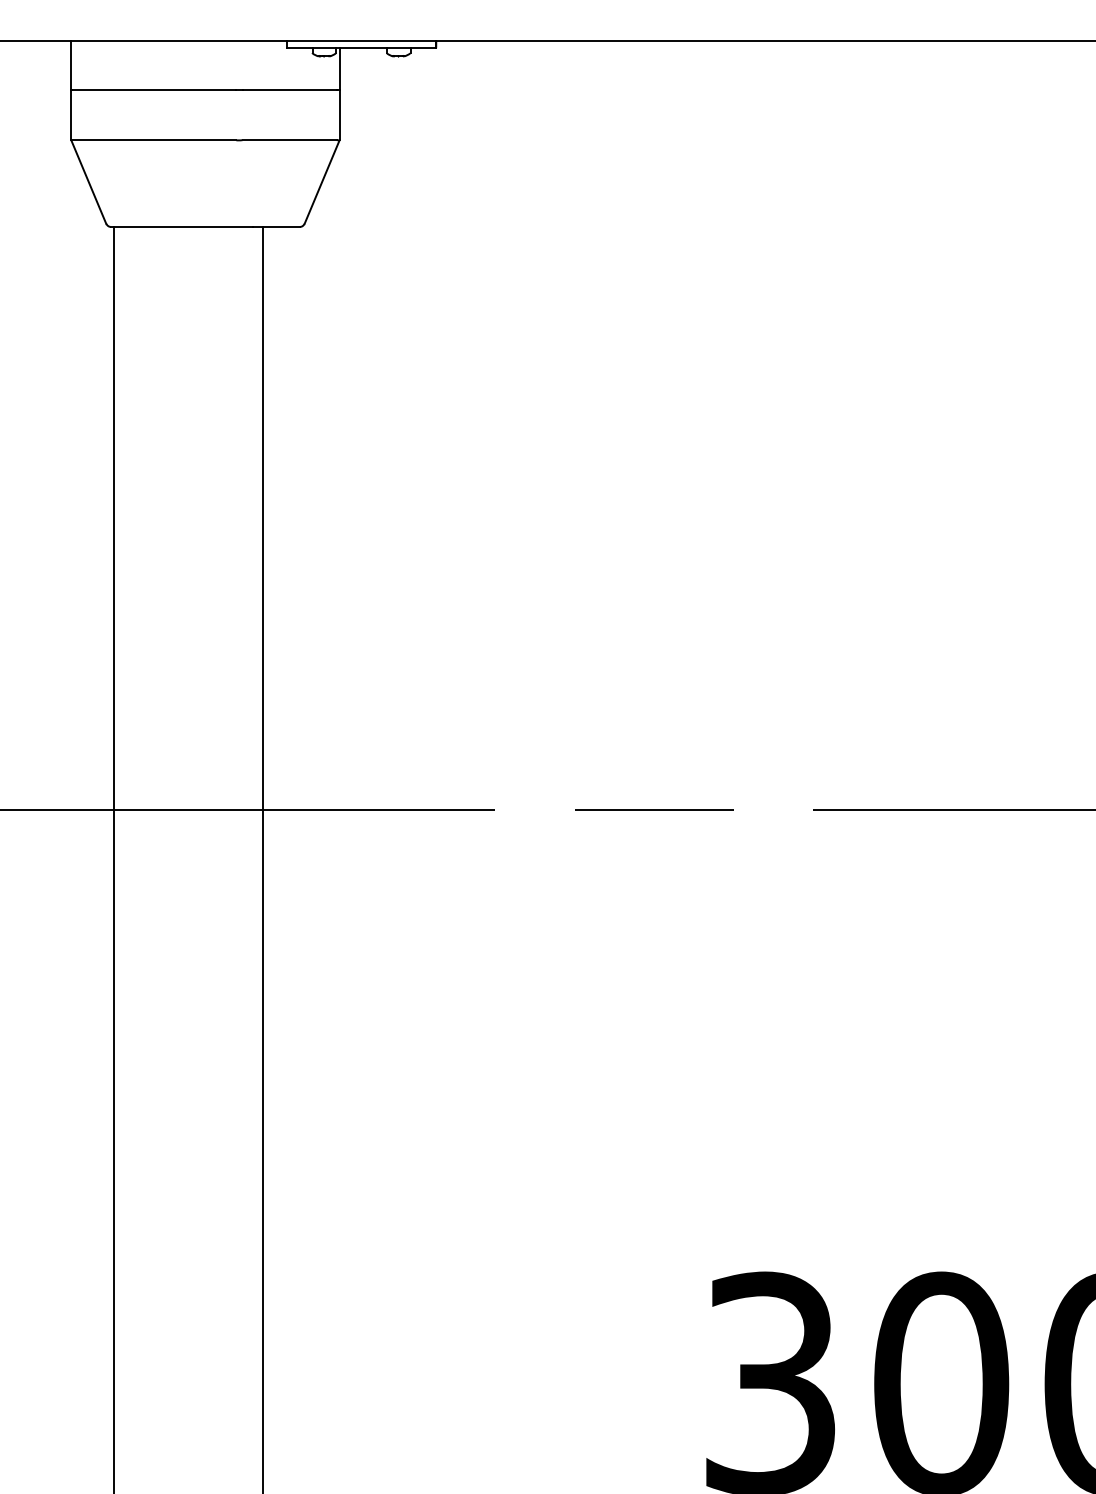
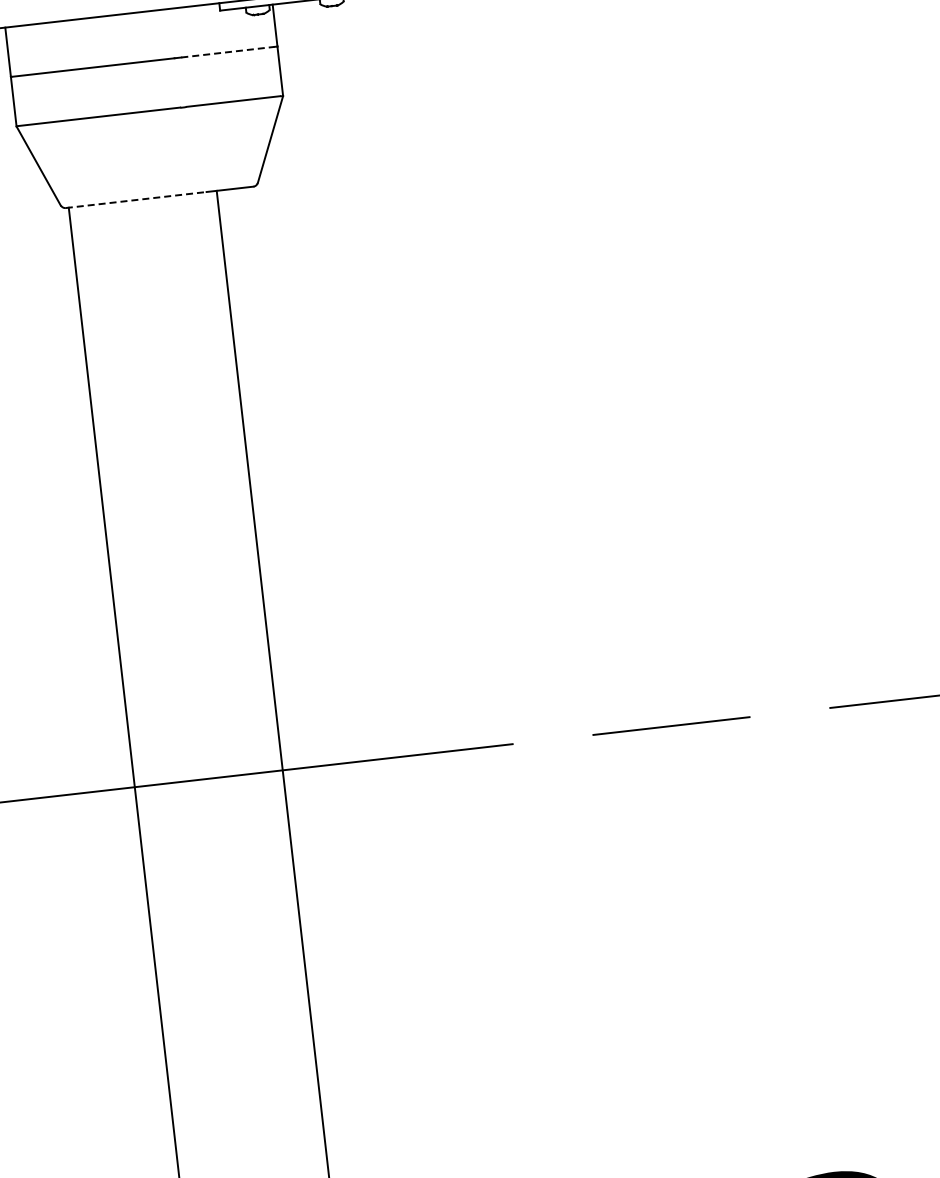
line: (289, 90) -> (227, 52), solid -> dashed
line: (181, 226) -> (135, 199), solid -> dashed

